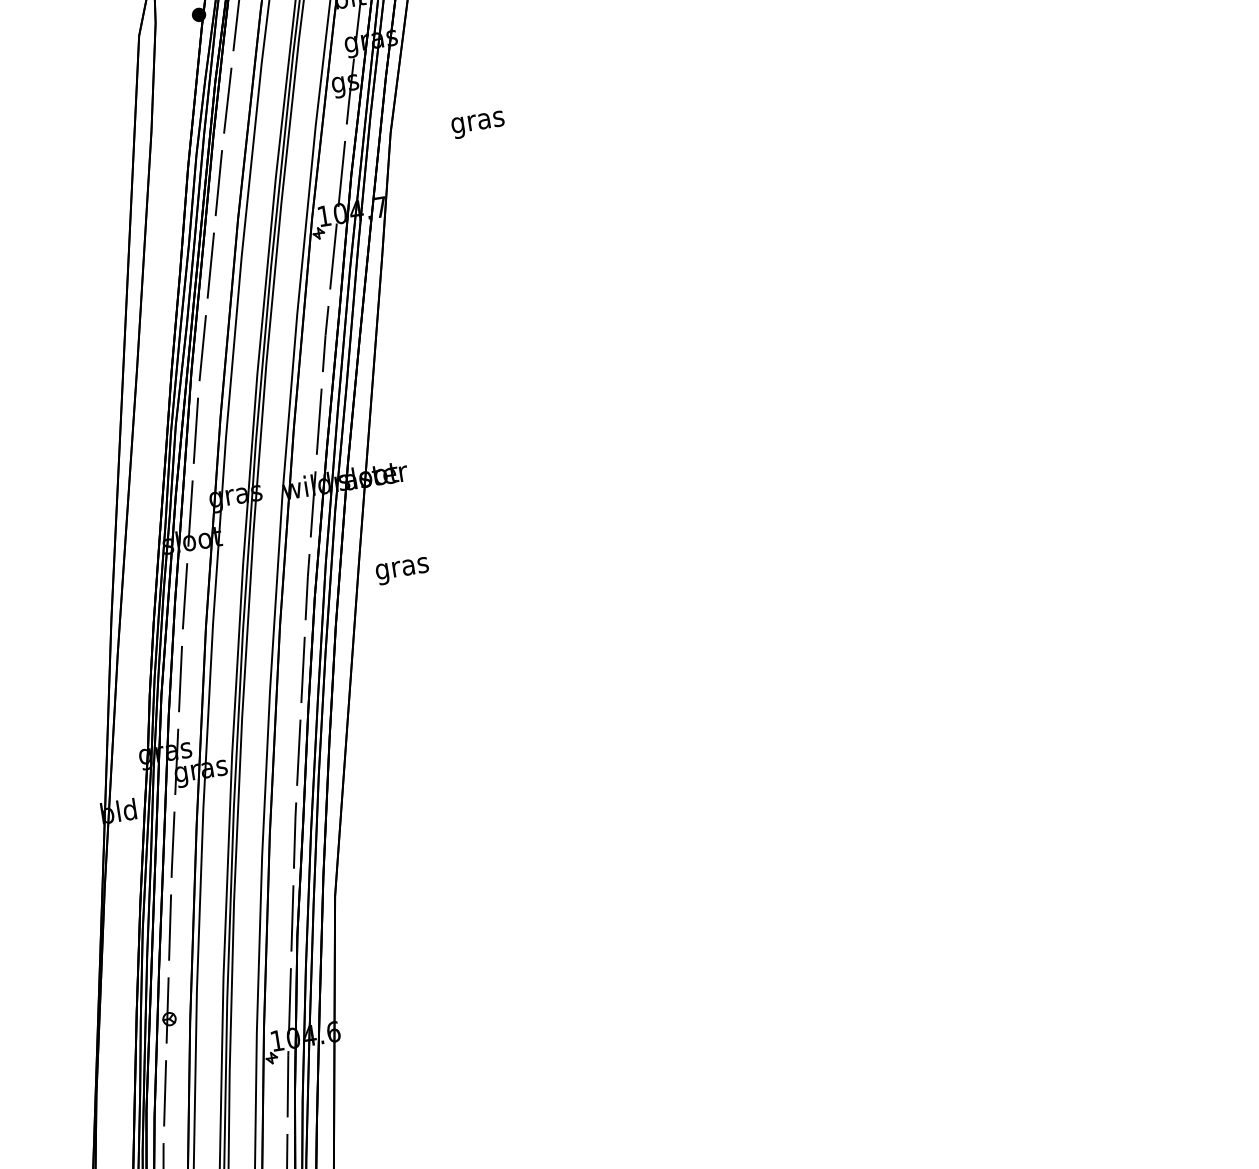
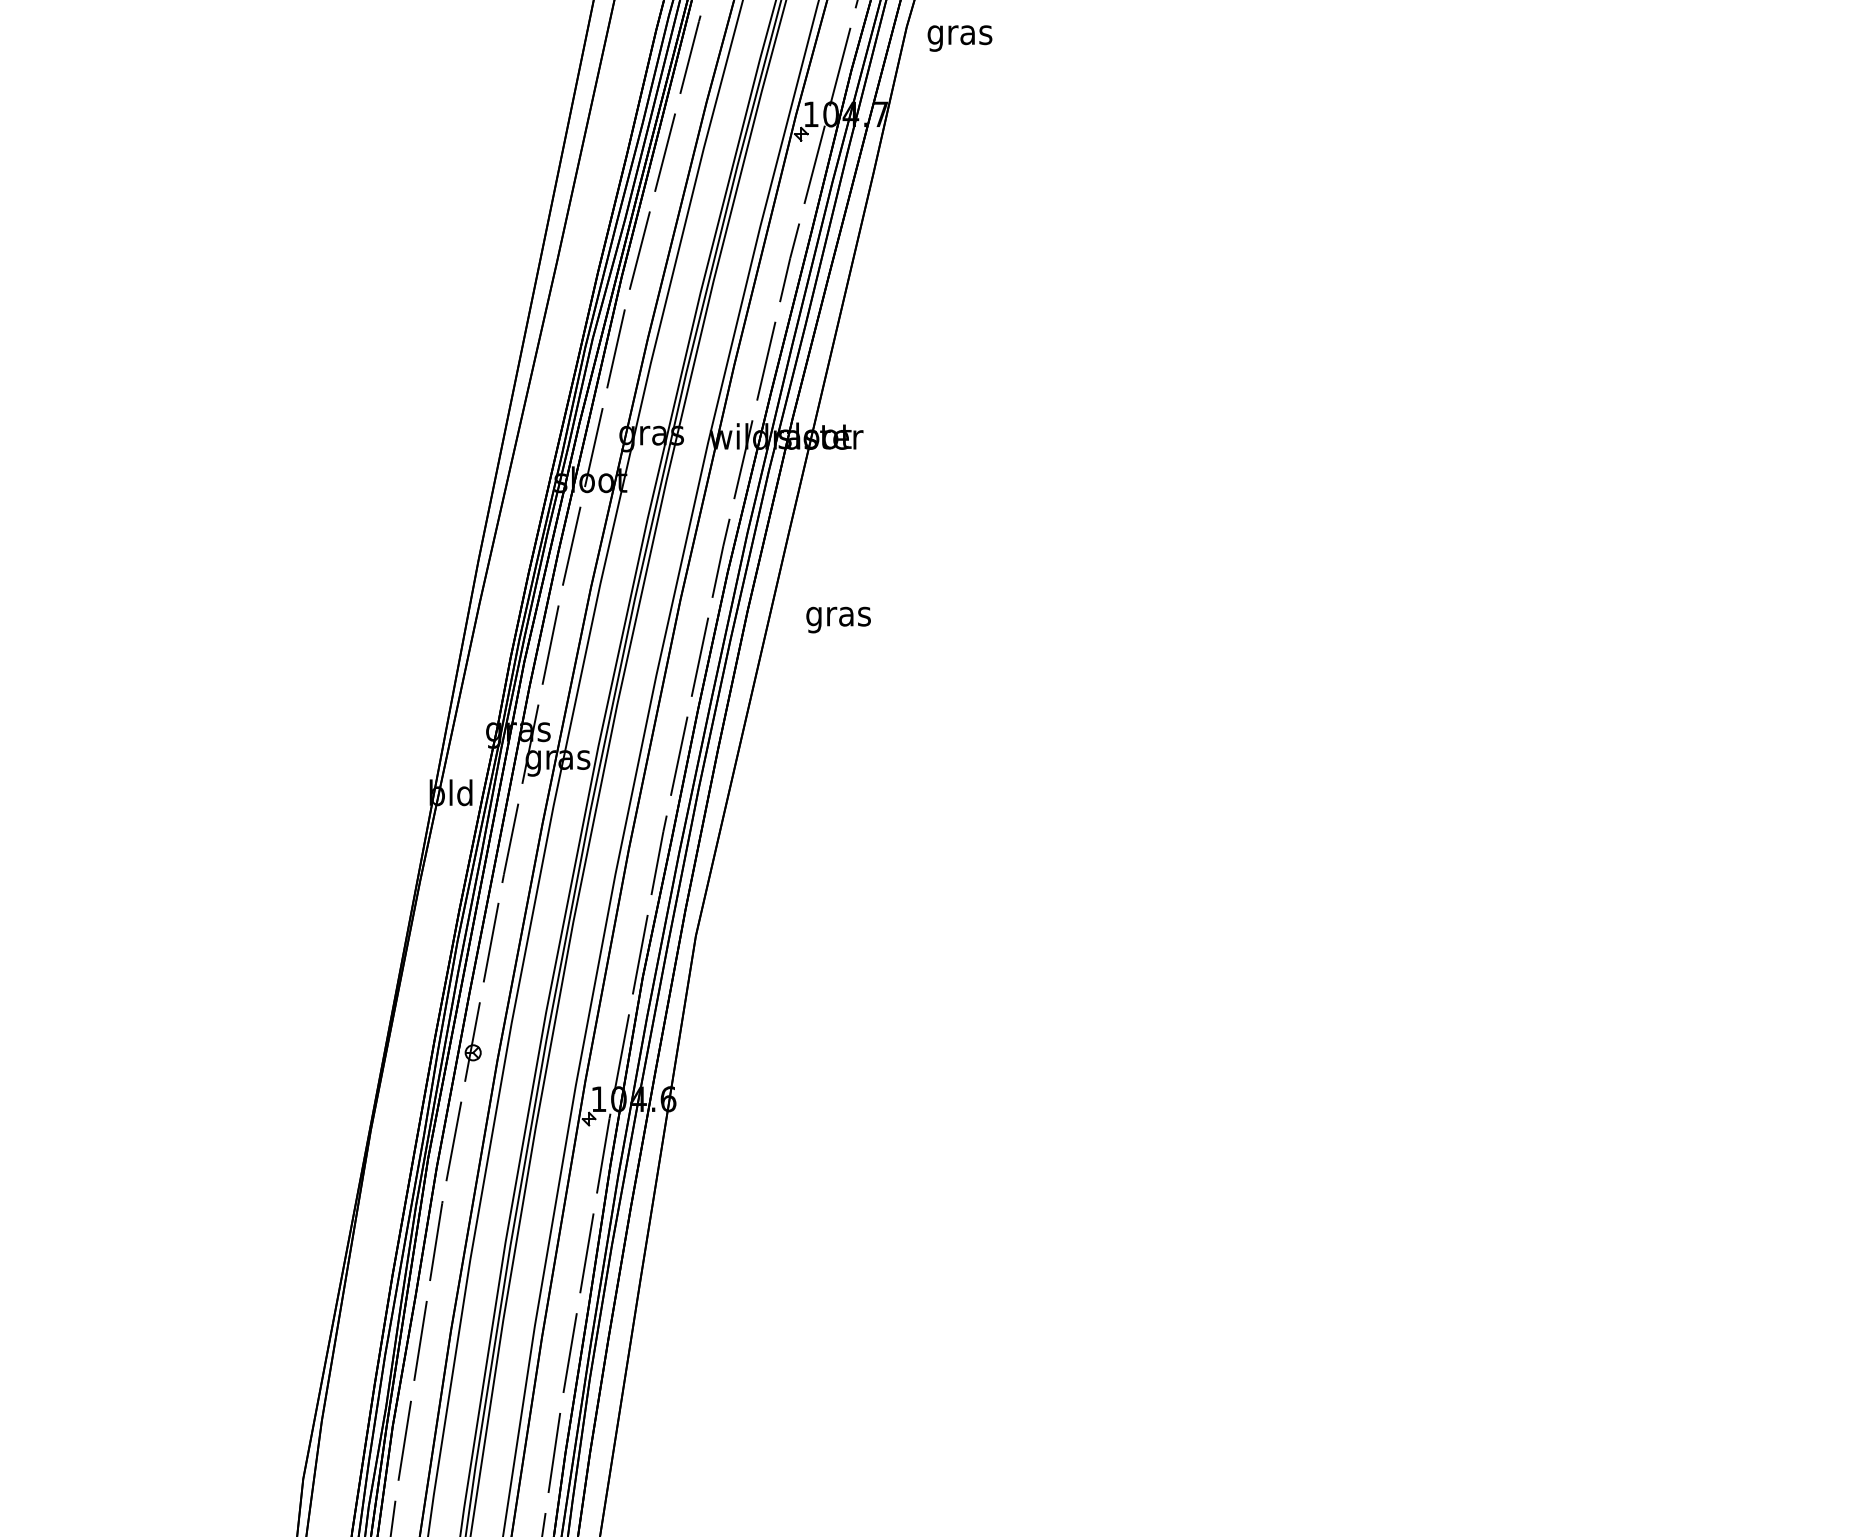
text: (477, 124) -> (959, 38), moved
text: (402, 570) -> (838, 619), moved

